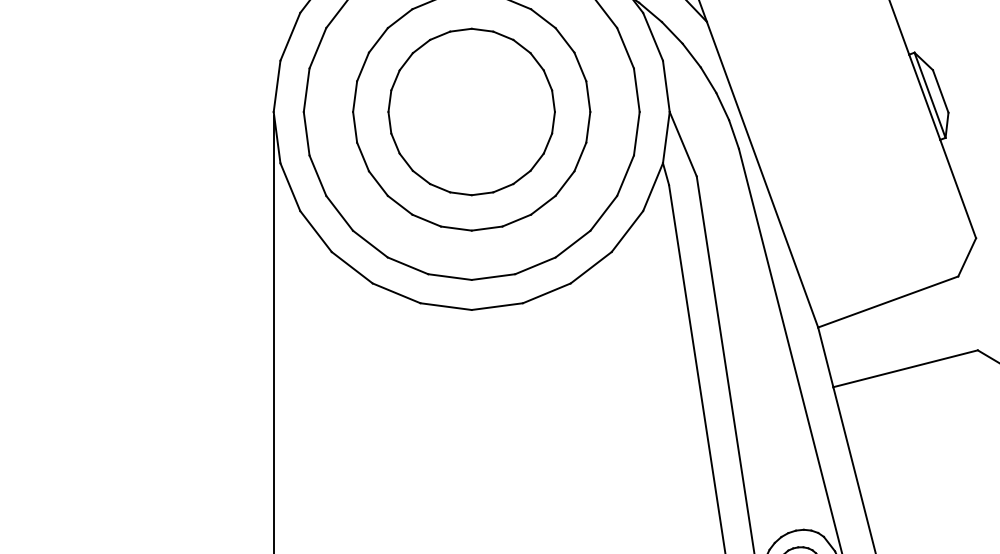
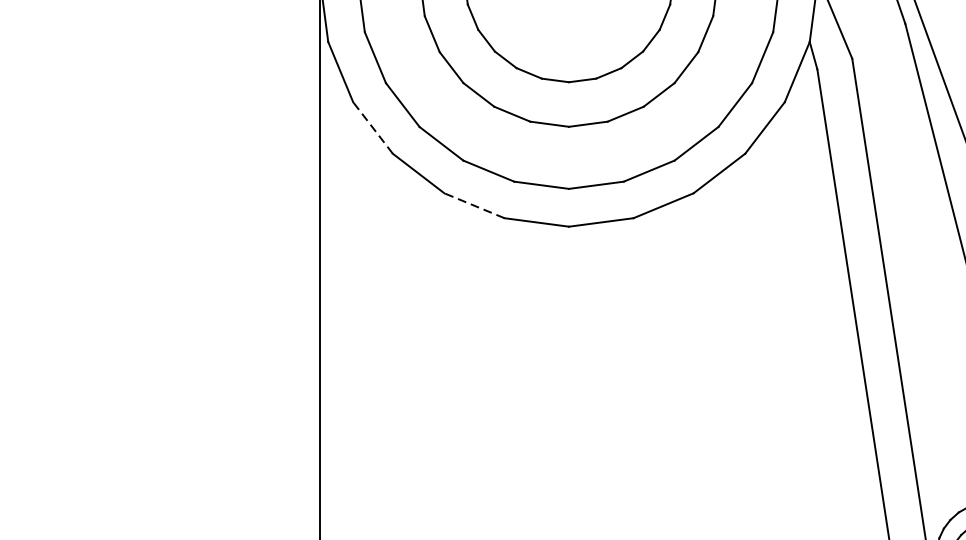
line: (316, 231) -> (373, 127), solid -> dashed
line: (396, 293) -> (474, 205), solid -> dashed

